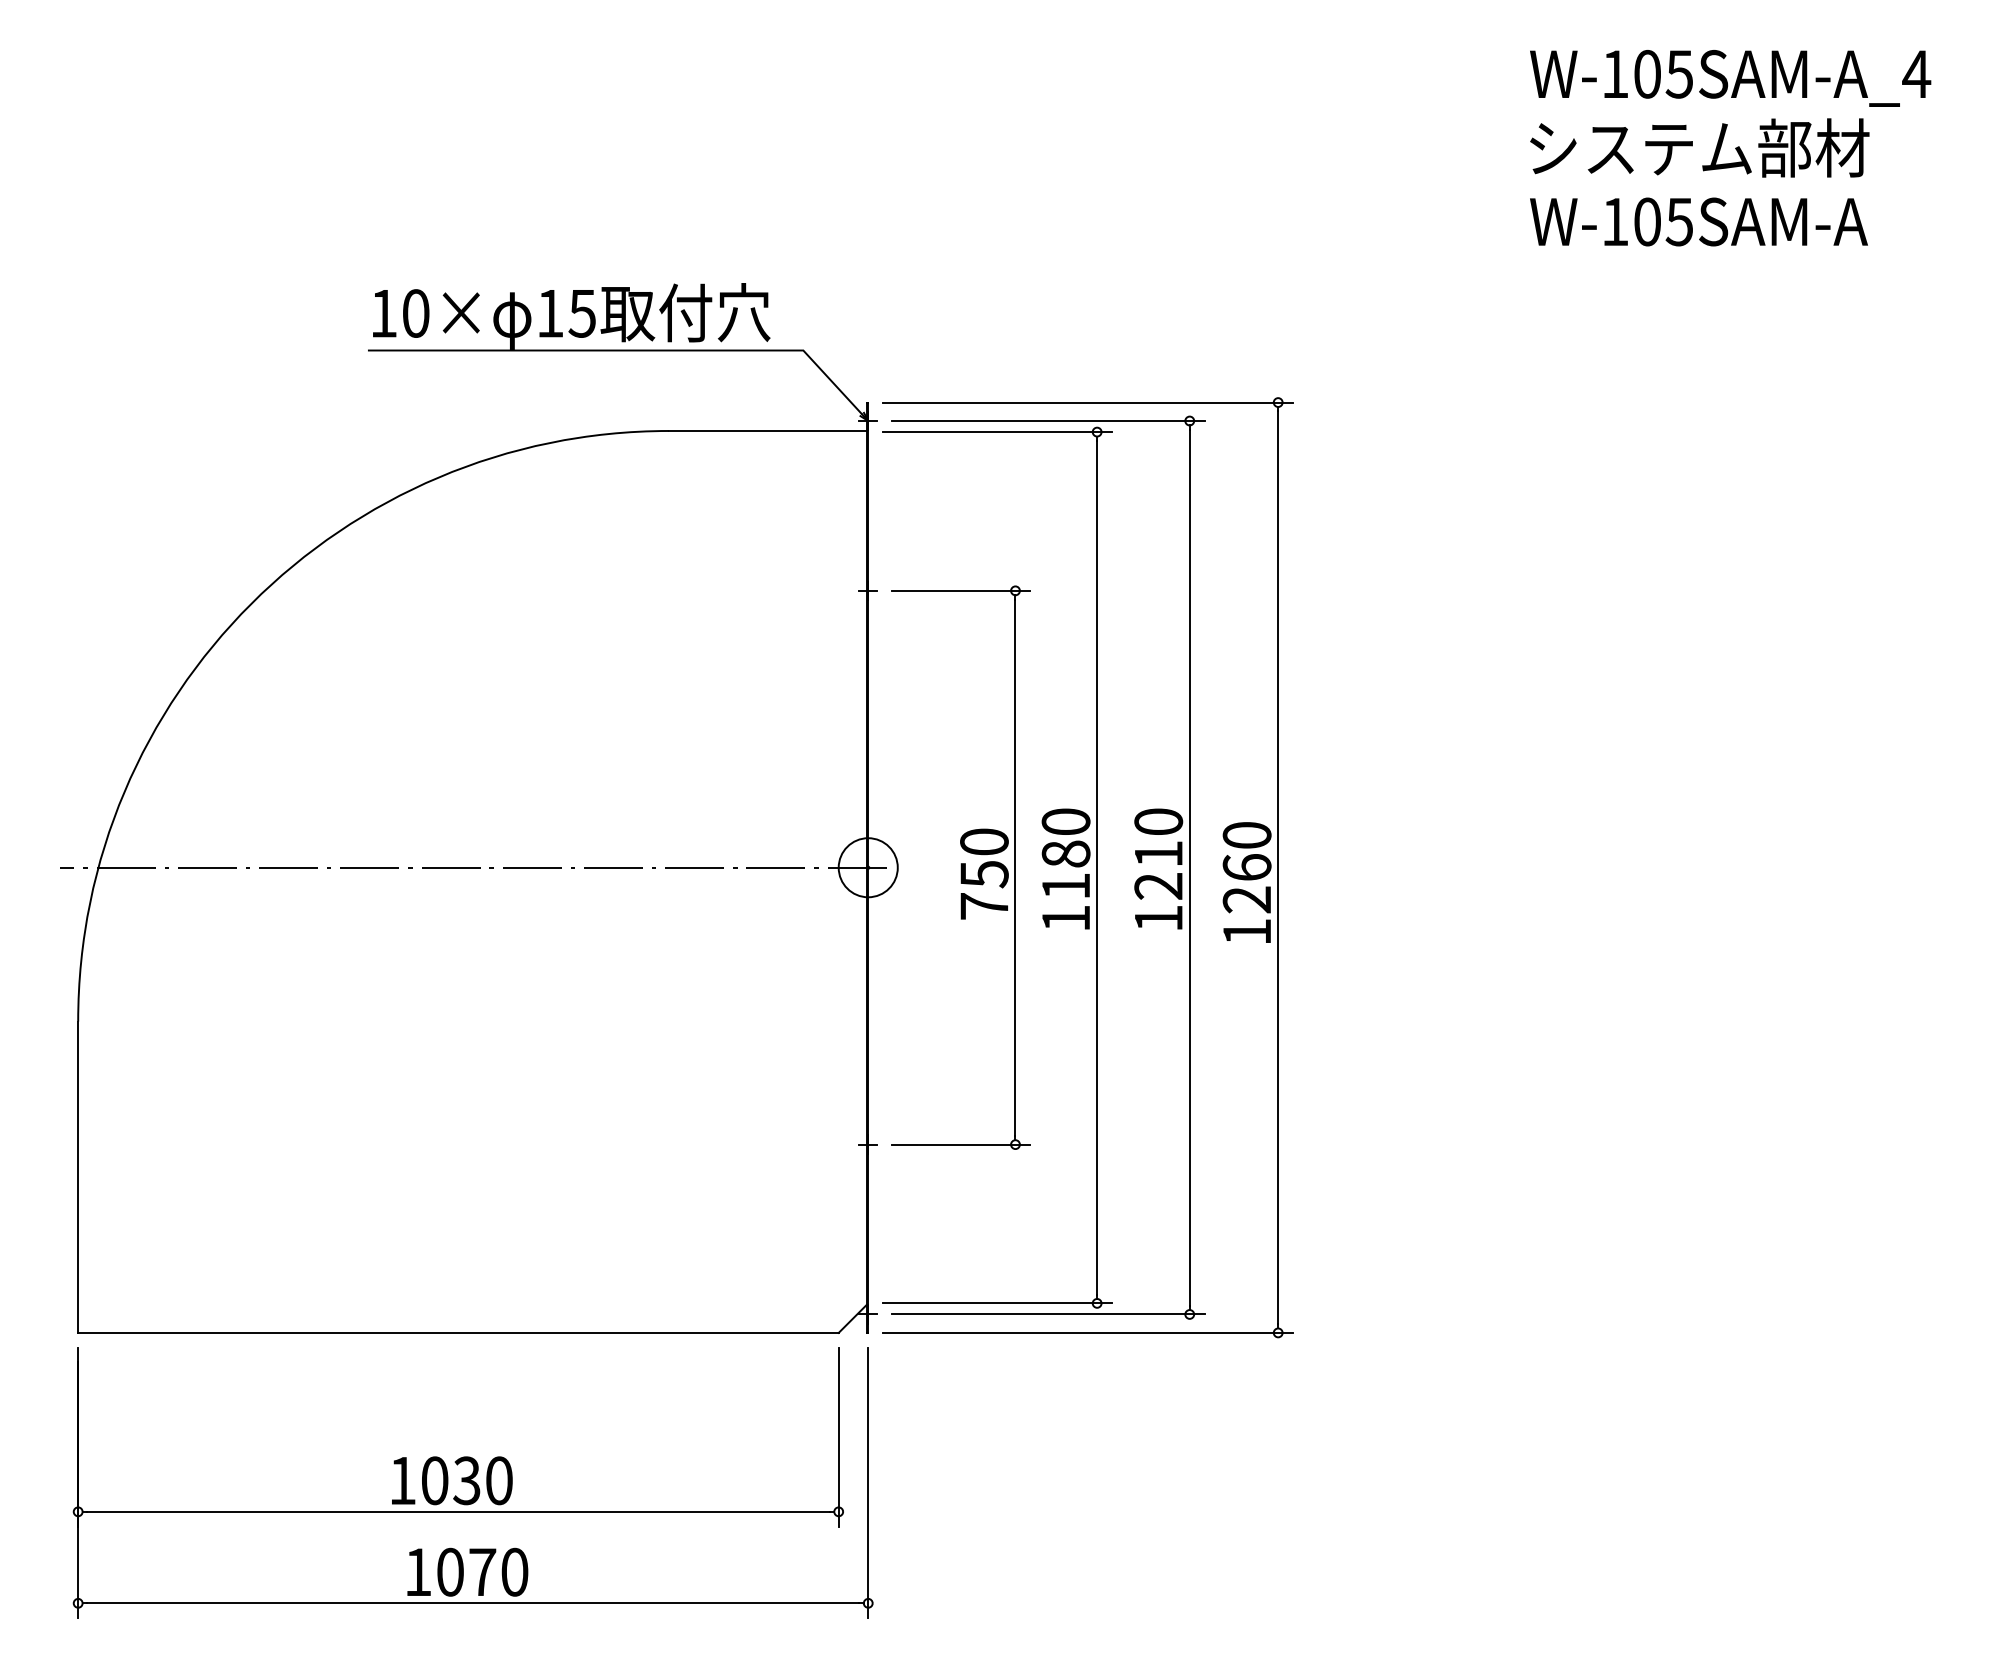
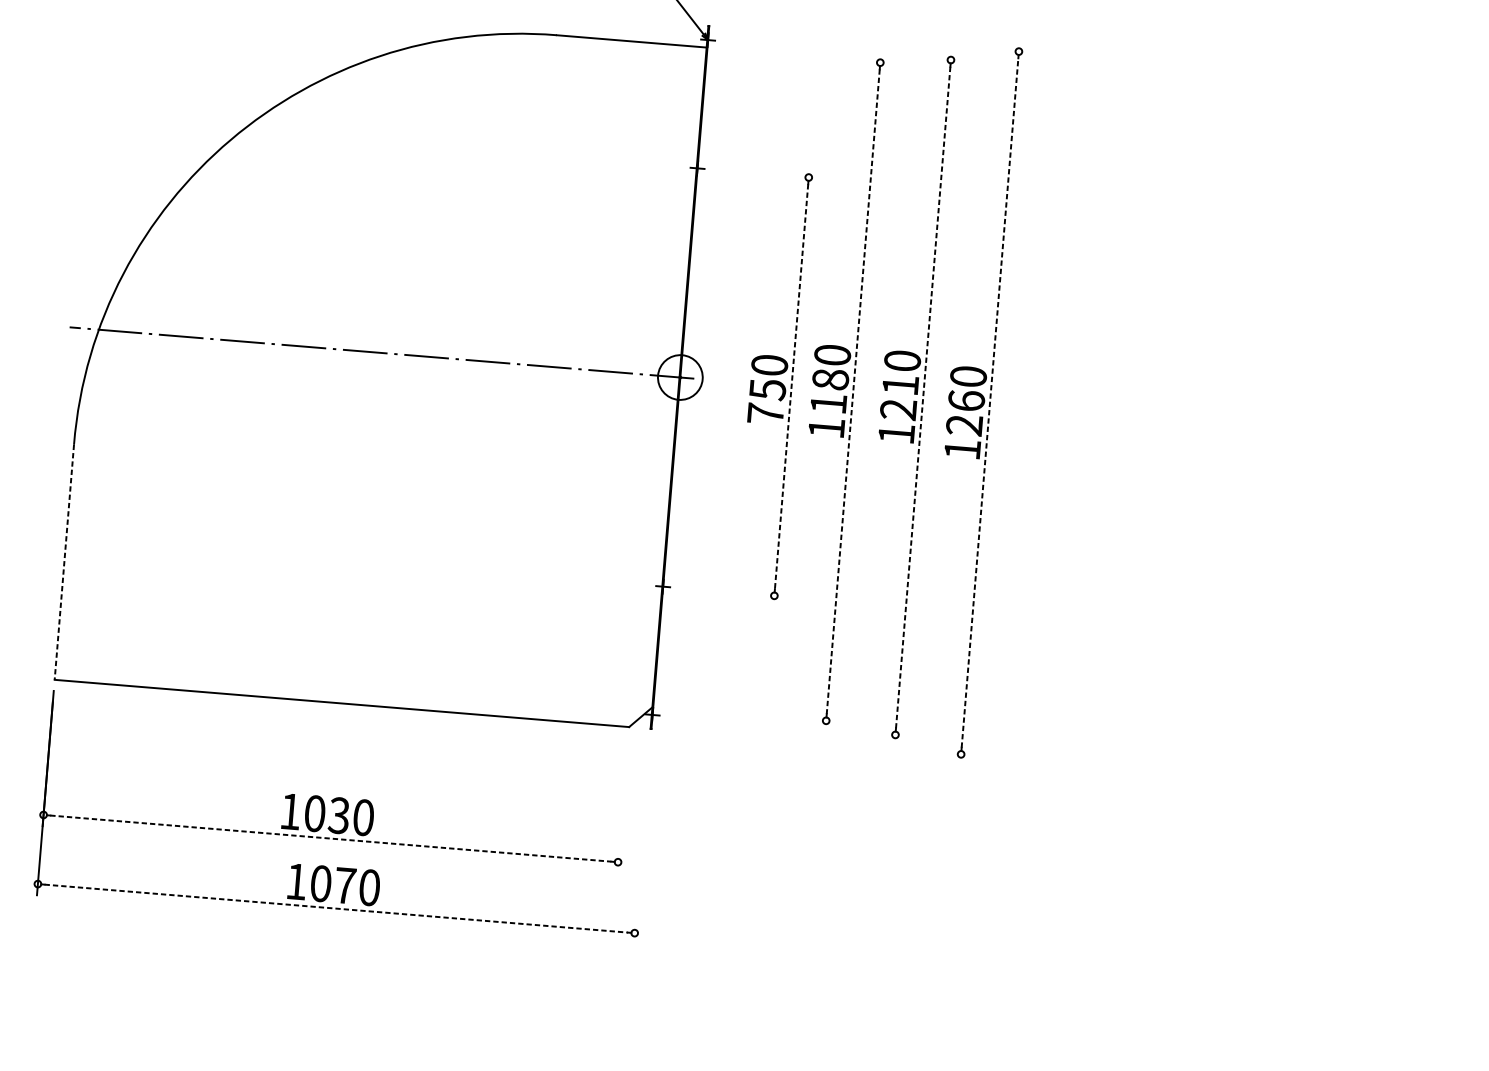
line: (1087, 402) -> (874, 39), removed
line: (1048, 421) -> (844, 51), removed
line: (997, 432) -> (805, 56), removed
line: (961, 590) -> (768, 173), removed
line: (1097, 867) -> (853, 391), solid -> dashed
line: (1189, 867) -> (923, 397), solid -> dashed
line: (1278, 867) -> (990, 402), solid -> dashed
line: (1015, 868) -> (791, 387), solid -> dashed
line: (961, 1144) -> (733, 592), removed
line: (78, 1177) -> (64, 562), solid -> dashed
line: (997, 1303) -> (750, 714), removed
line: (1048, 1314) -> (788, 726), removed
line: (1087, 1332) -> (817, 742), removed
line: (838, 1436) -> (622, 805), removed
line: (868, 1482) -> (642, 841), removed
line: (458, 1511) -> (330, 838), solid -> dashed
line: (473, 1603) -> (336, 908), solid -> dashed

